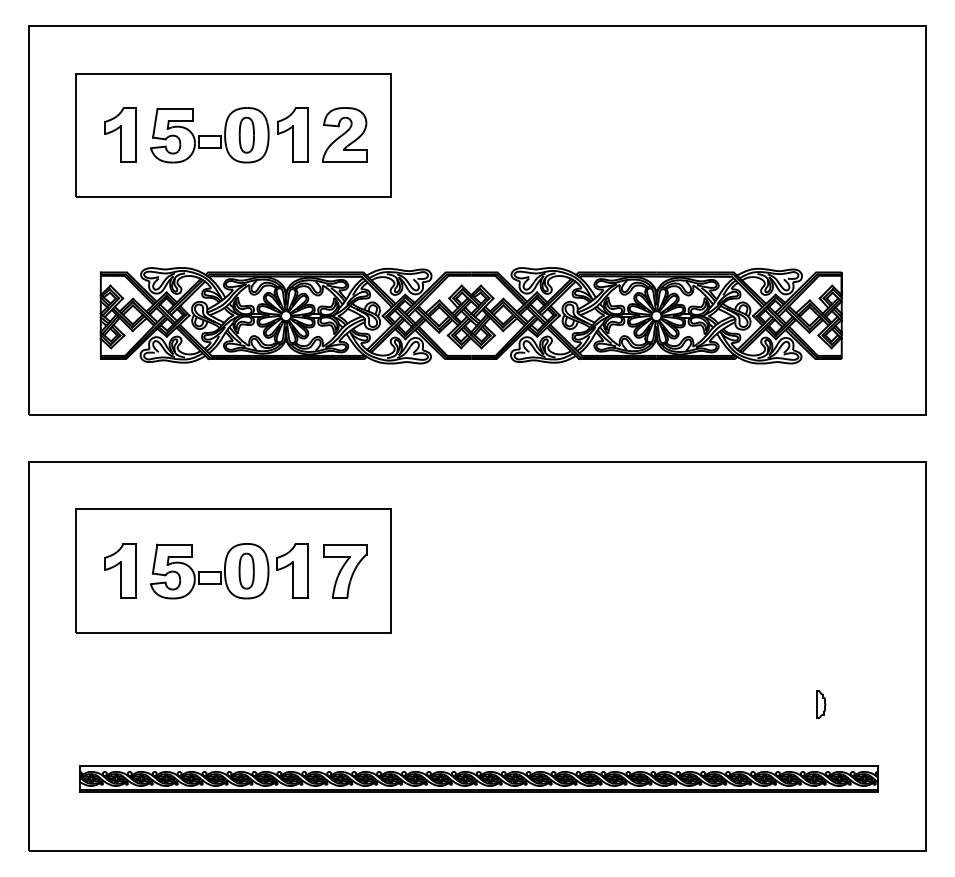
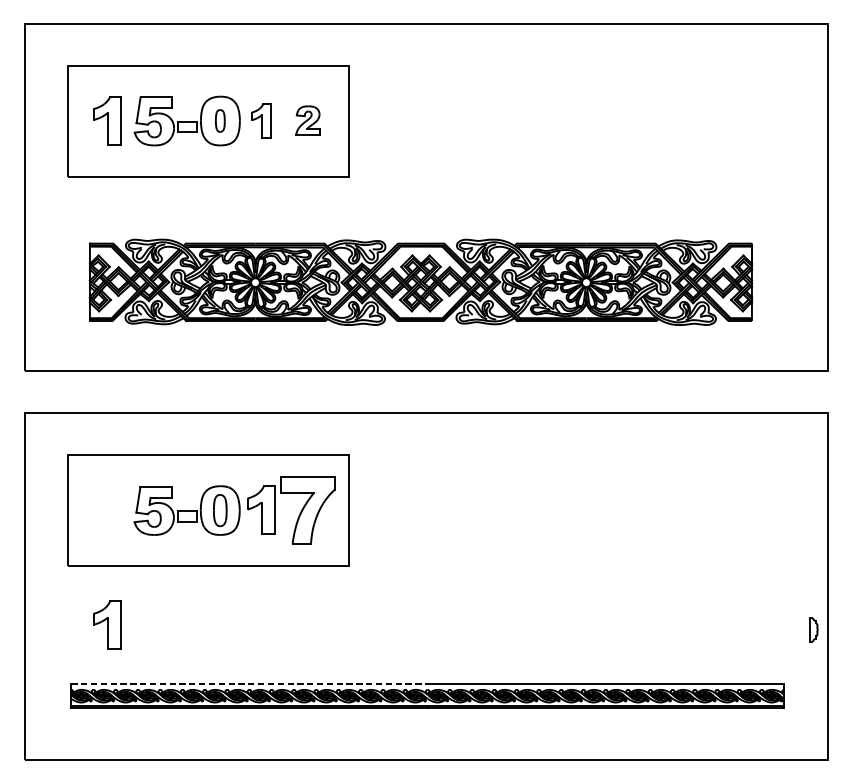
part: (246, 134) -> (220, 120), size x0.7
part: (292, 134) -> (261, 120), size x0.7
part: (344, 134) -> (307, 120), size x0.6
part: (120, 570) -> (107, 625), moved
part: (345, 571) -> (308, 510), size x1.4
part: (821, 704) -> (814, 629), moved
line: (279, 765) -> (249, 684), solid -> dashed

